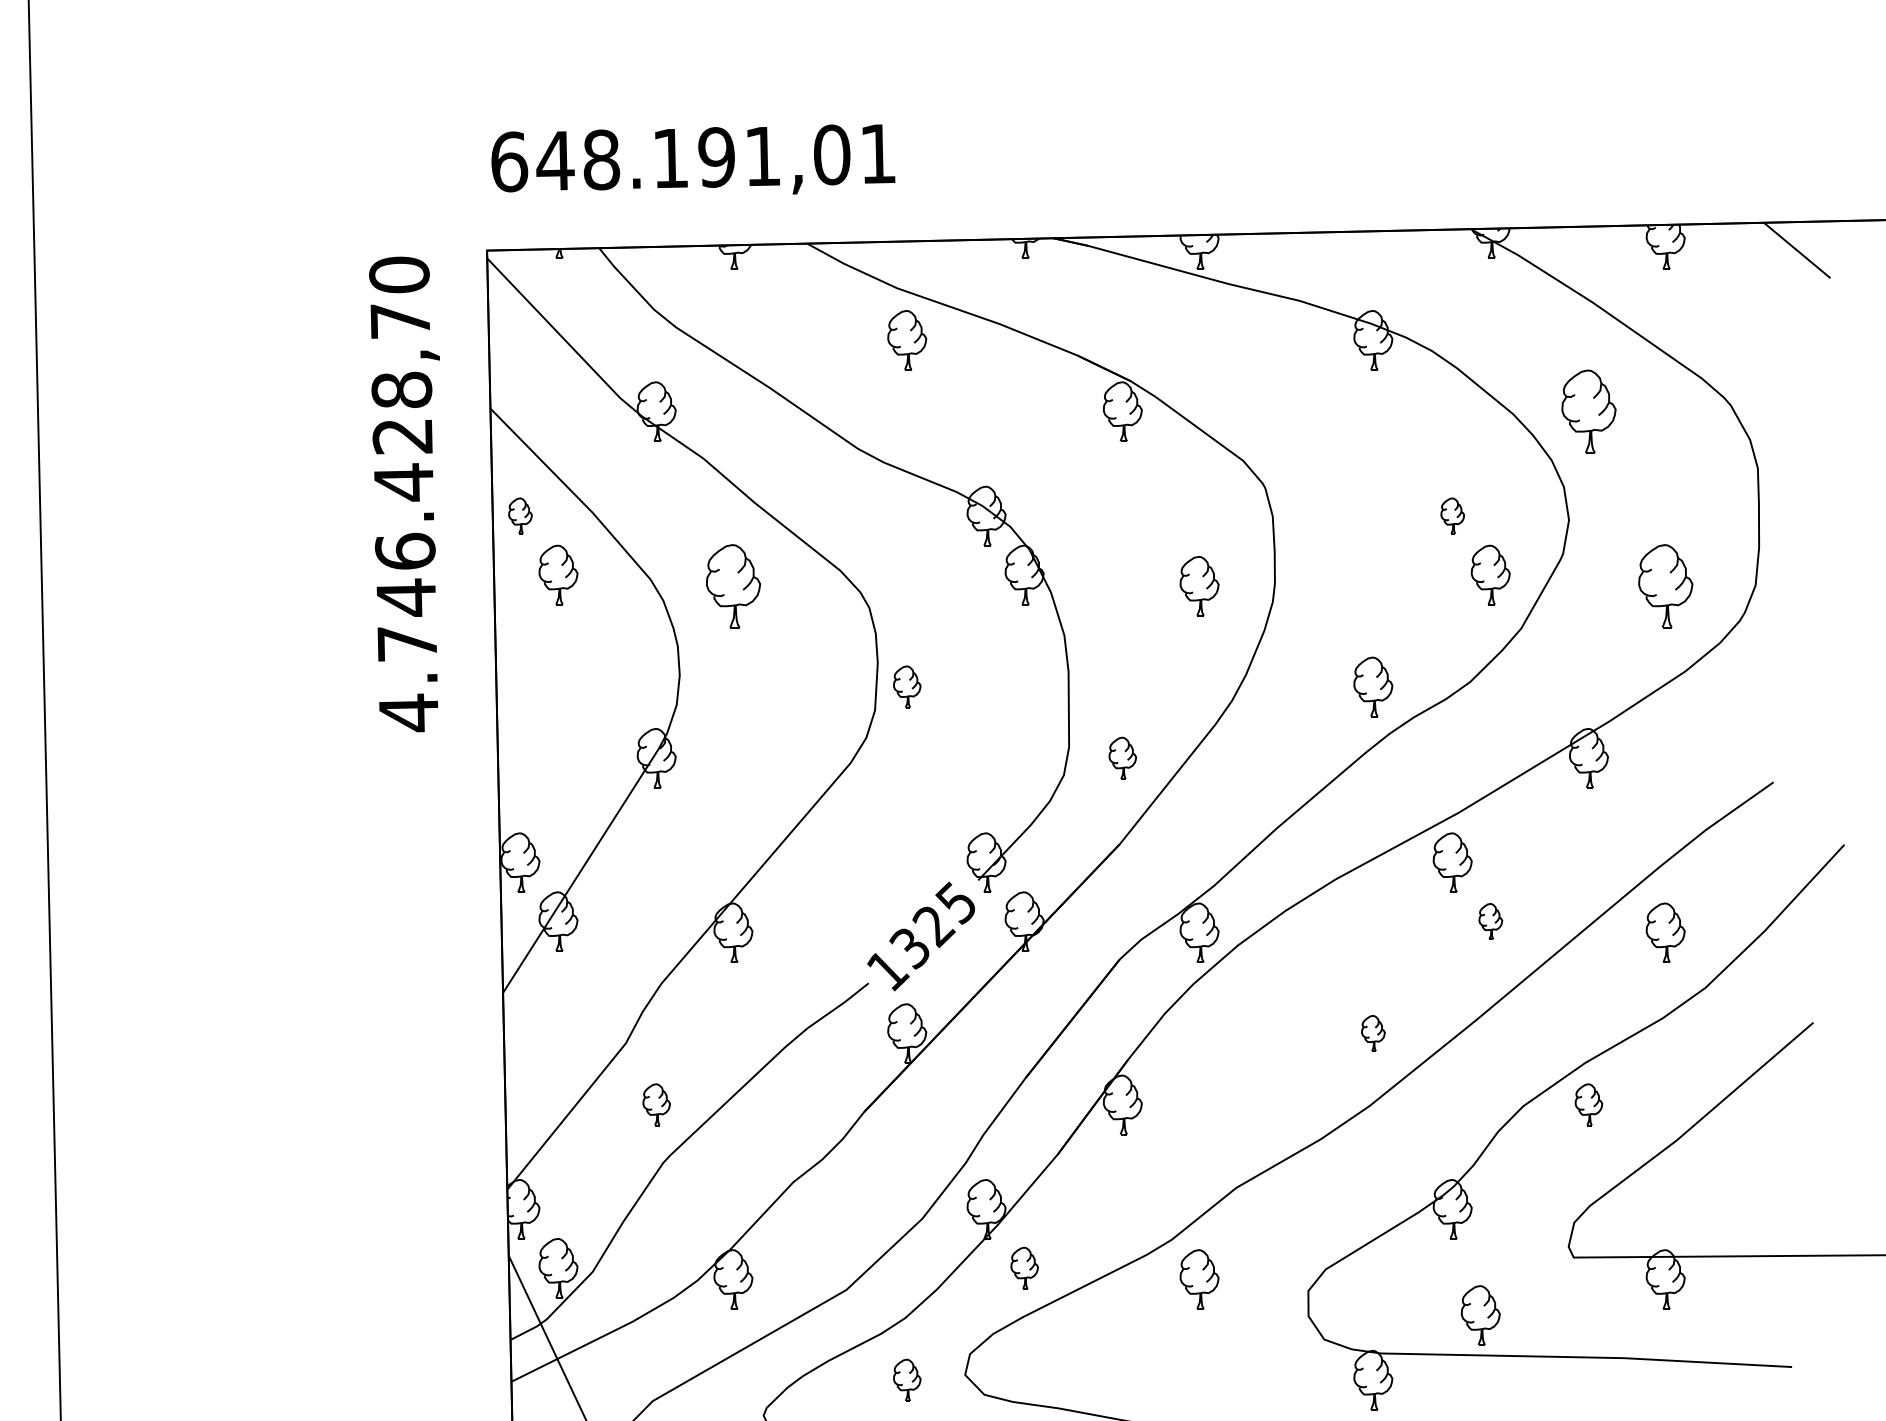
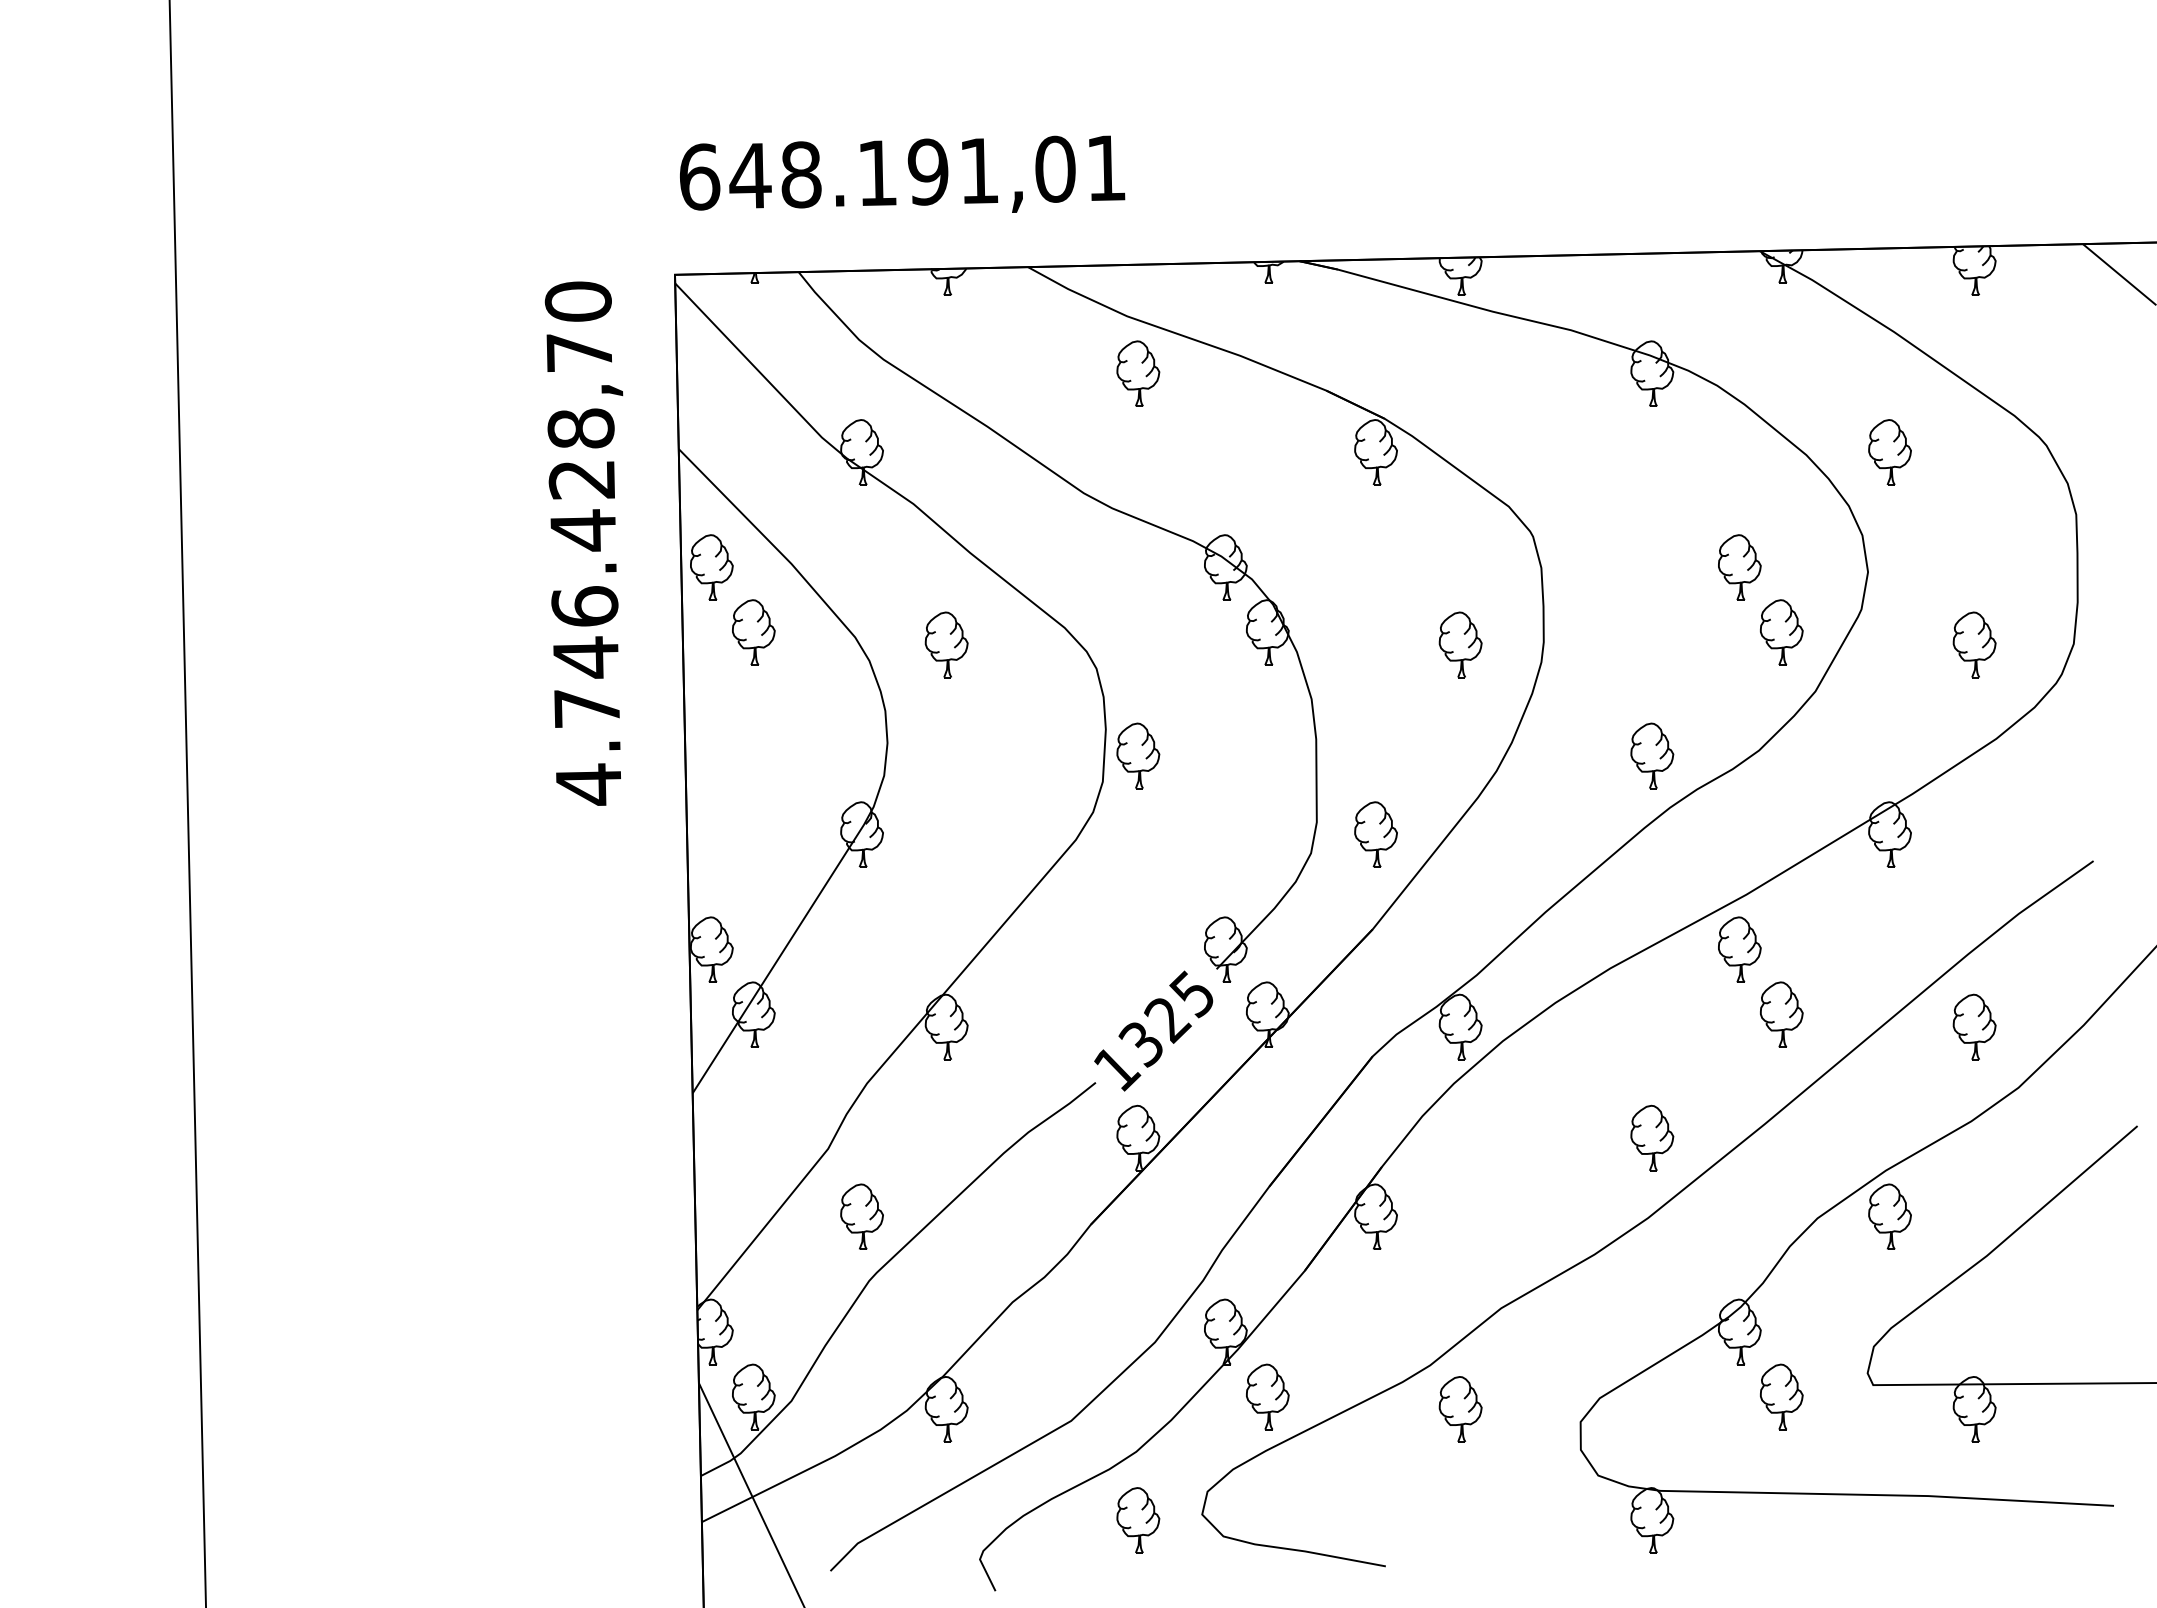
part: (1588, 411) -> (1889, 452), size x0.71
part: (520, 516) -> (711, 567), size x1.67
part: (1452, 516) -> (1739, 567), size x1.67
part: (733, 585) -> (946, 644), size x0.71
part: (1665, 585) -> (1974, 644), size x0.71
part: (907, 686) -> (1138, 755), size x1.43
part: (1122, 758) -> (1375, 834), size x1.43
part: (1490, 921) -> (1781, 1014), size x1.67
part: (1373, 1032) -> (1652, 1137), size x1.67
part: (656, 1104) -> (861, 1216), size x1.43
part: (1588, 1104) -> (1889, 1216), size x1.43
part: (1024, 1267) -> (1267, 1396), size x1.43
part: (1480, 1315) -> (1781, 1396), moved
part: (907, 1380) -> (1138, 1520), size x1.43

